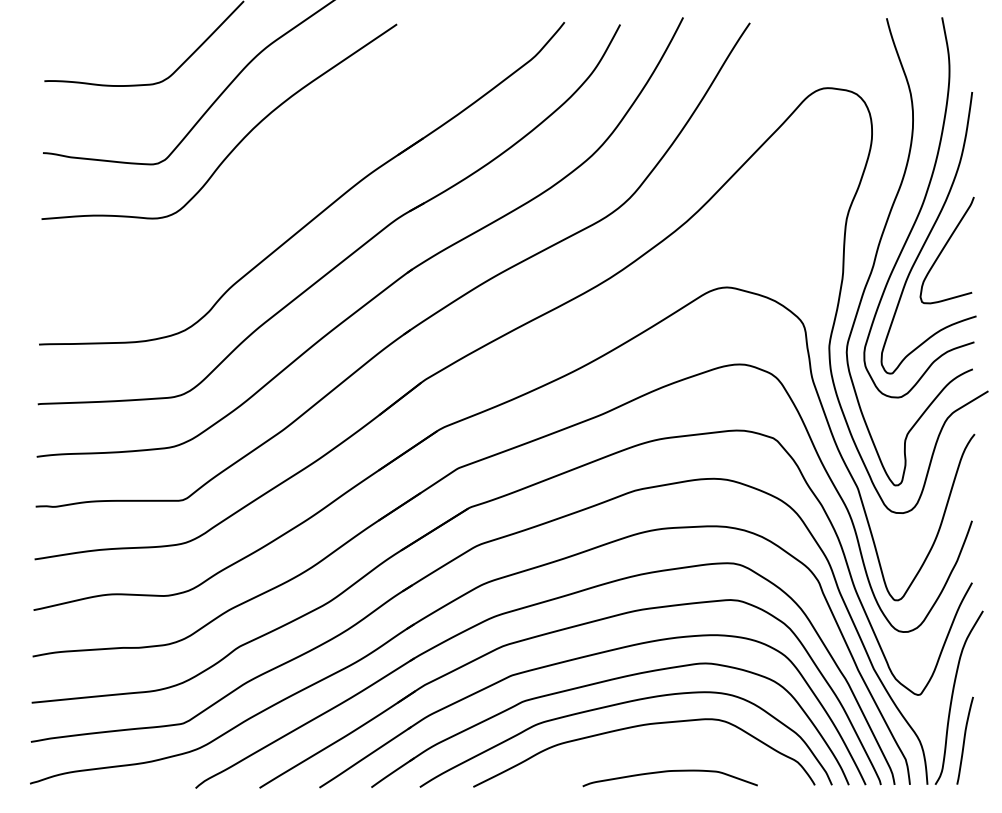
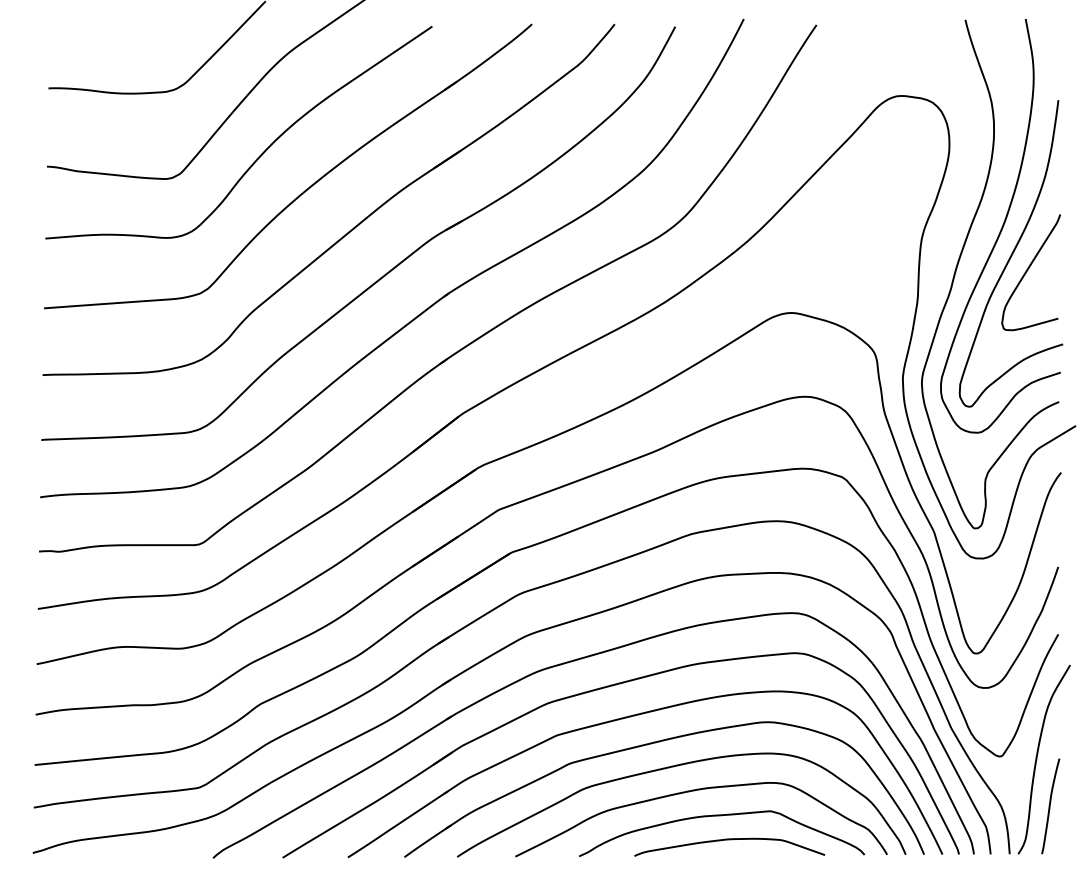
part: (283, 171) -> (308, 186), added
curve: (658, 750) -> (716, 816), added

